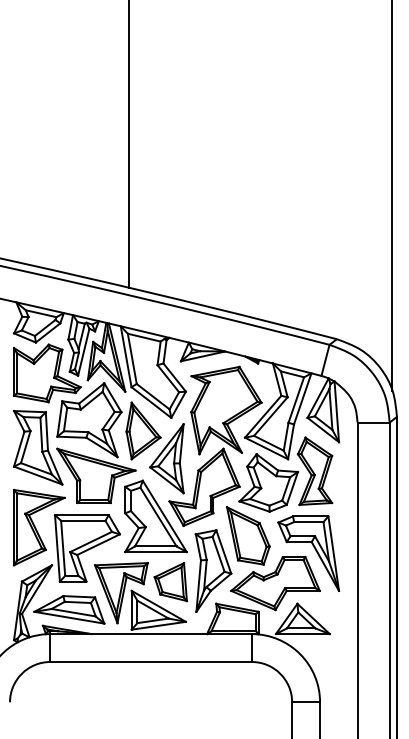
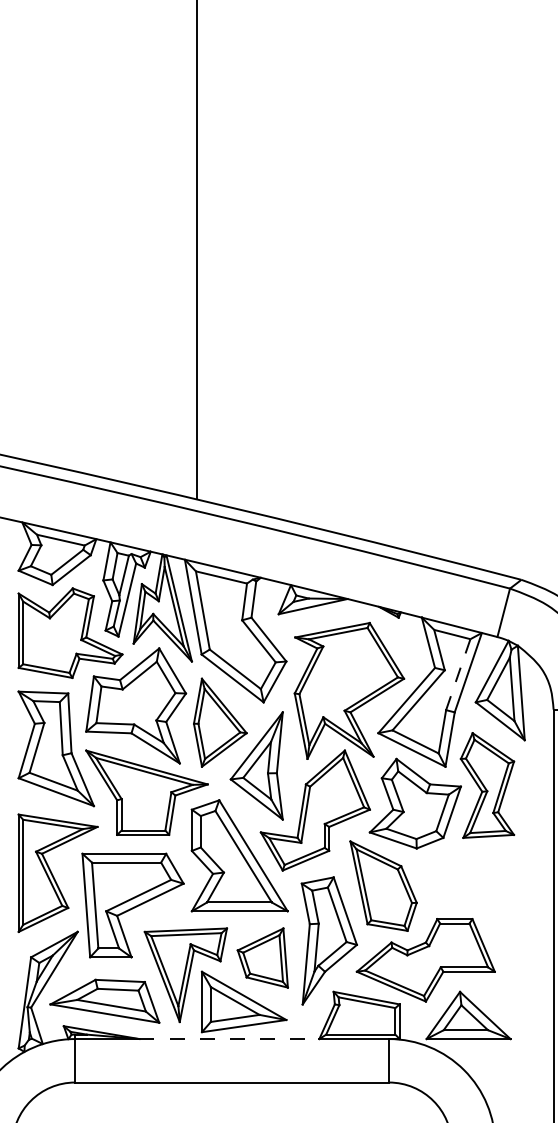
line: (296, 400) -> (458, 675), solid -> dashed
part: (314, 549) -> (486, 907), removed
line: (149, 634) -> (229, 1039), solid -> dashed

